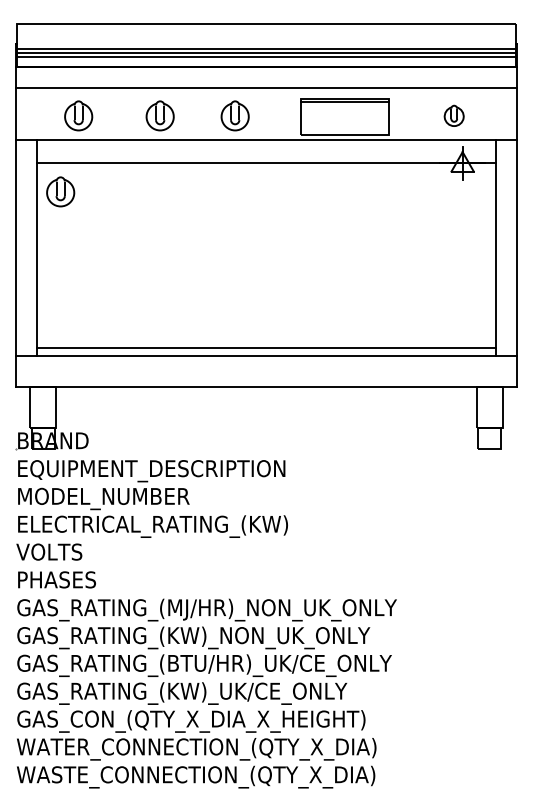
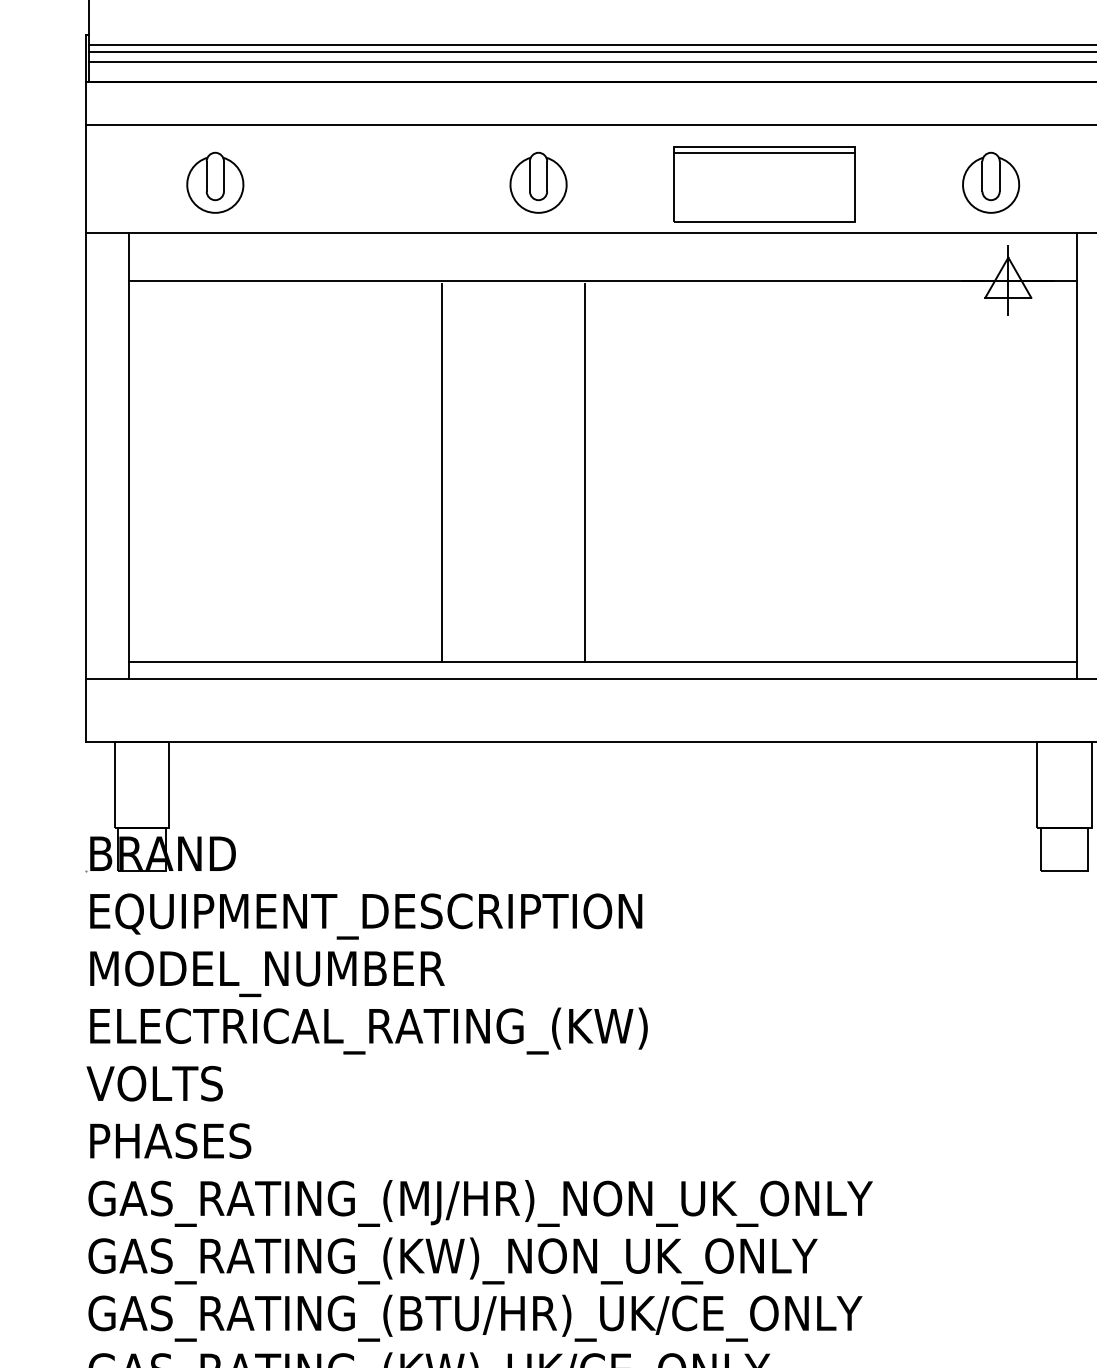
part: (159, 115) -> (382, 181), removed
part: (453, 115) -> (989, 181), size x1.43
part: (60, 191) -> (177, 338), removed
line: (188, 255) -> (442, 471), added
line: (257, 255) -> (584, 471), added

